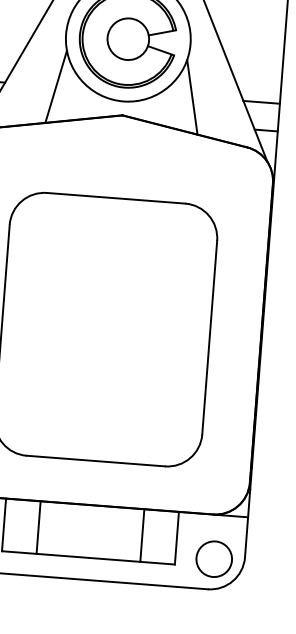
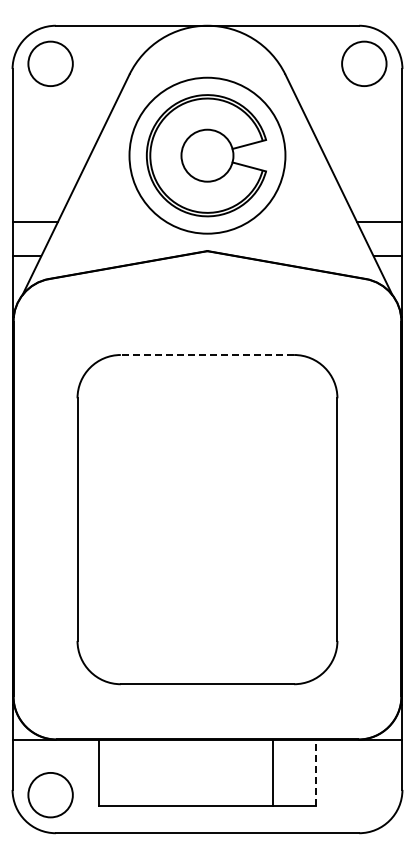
line: (56, 86) -> (122, 221), removed
line: (192, 96) -> (292, 221), removed
line: (116, 198) -> (207, 355), solid -> dashed
line: (38, 527) -> (142, 772), removed
line: (176, 538) -> (315, 772), solid -> dashed
circle: (214, 559) -> (364, 795), removed

